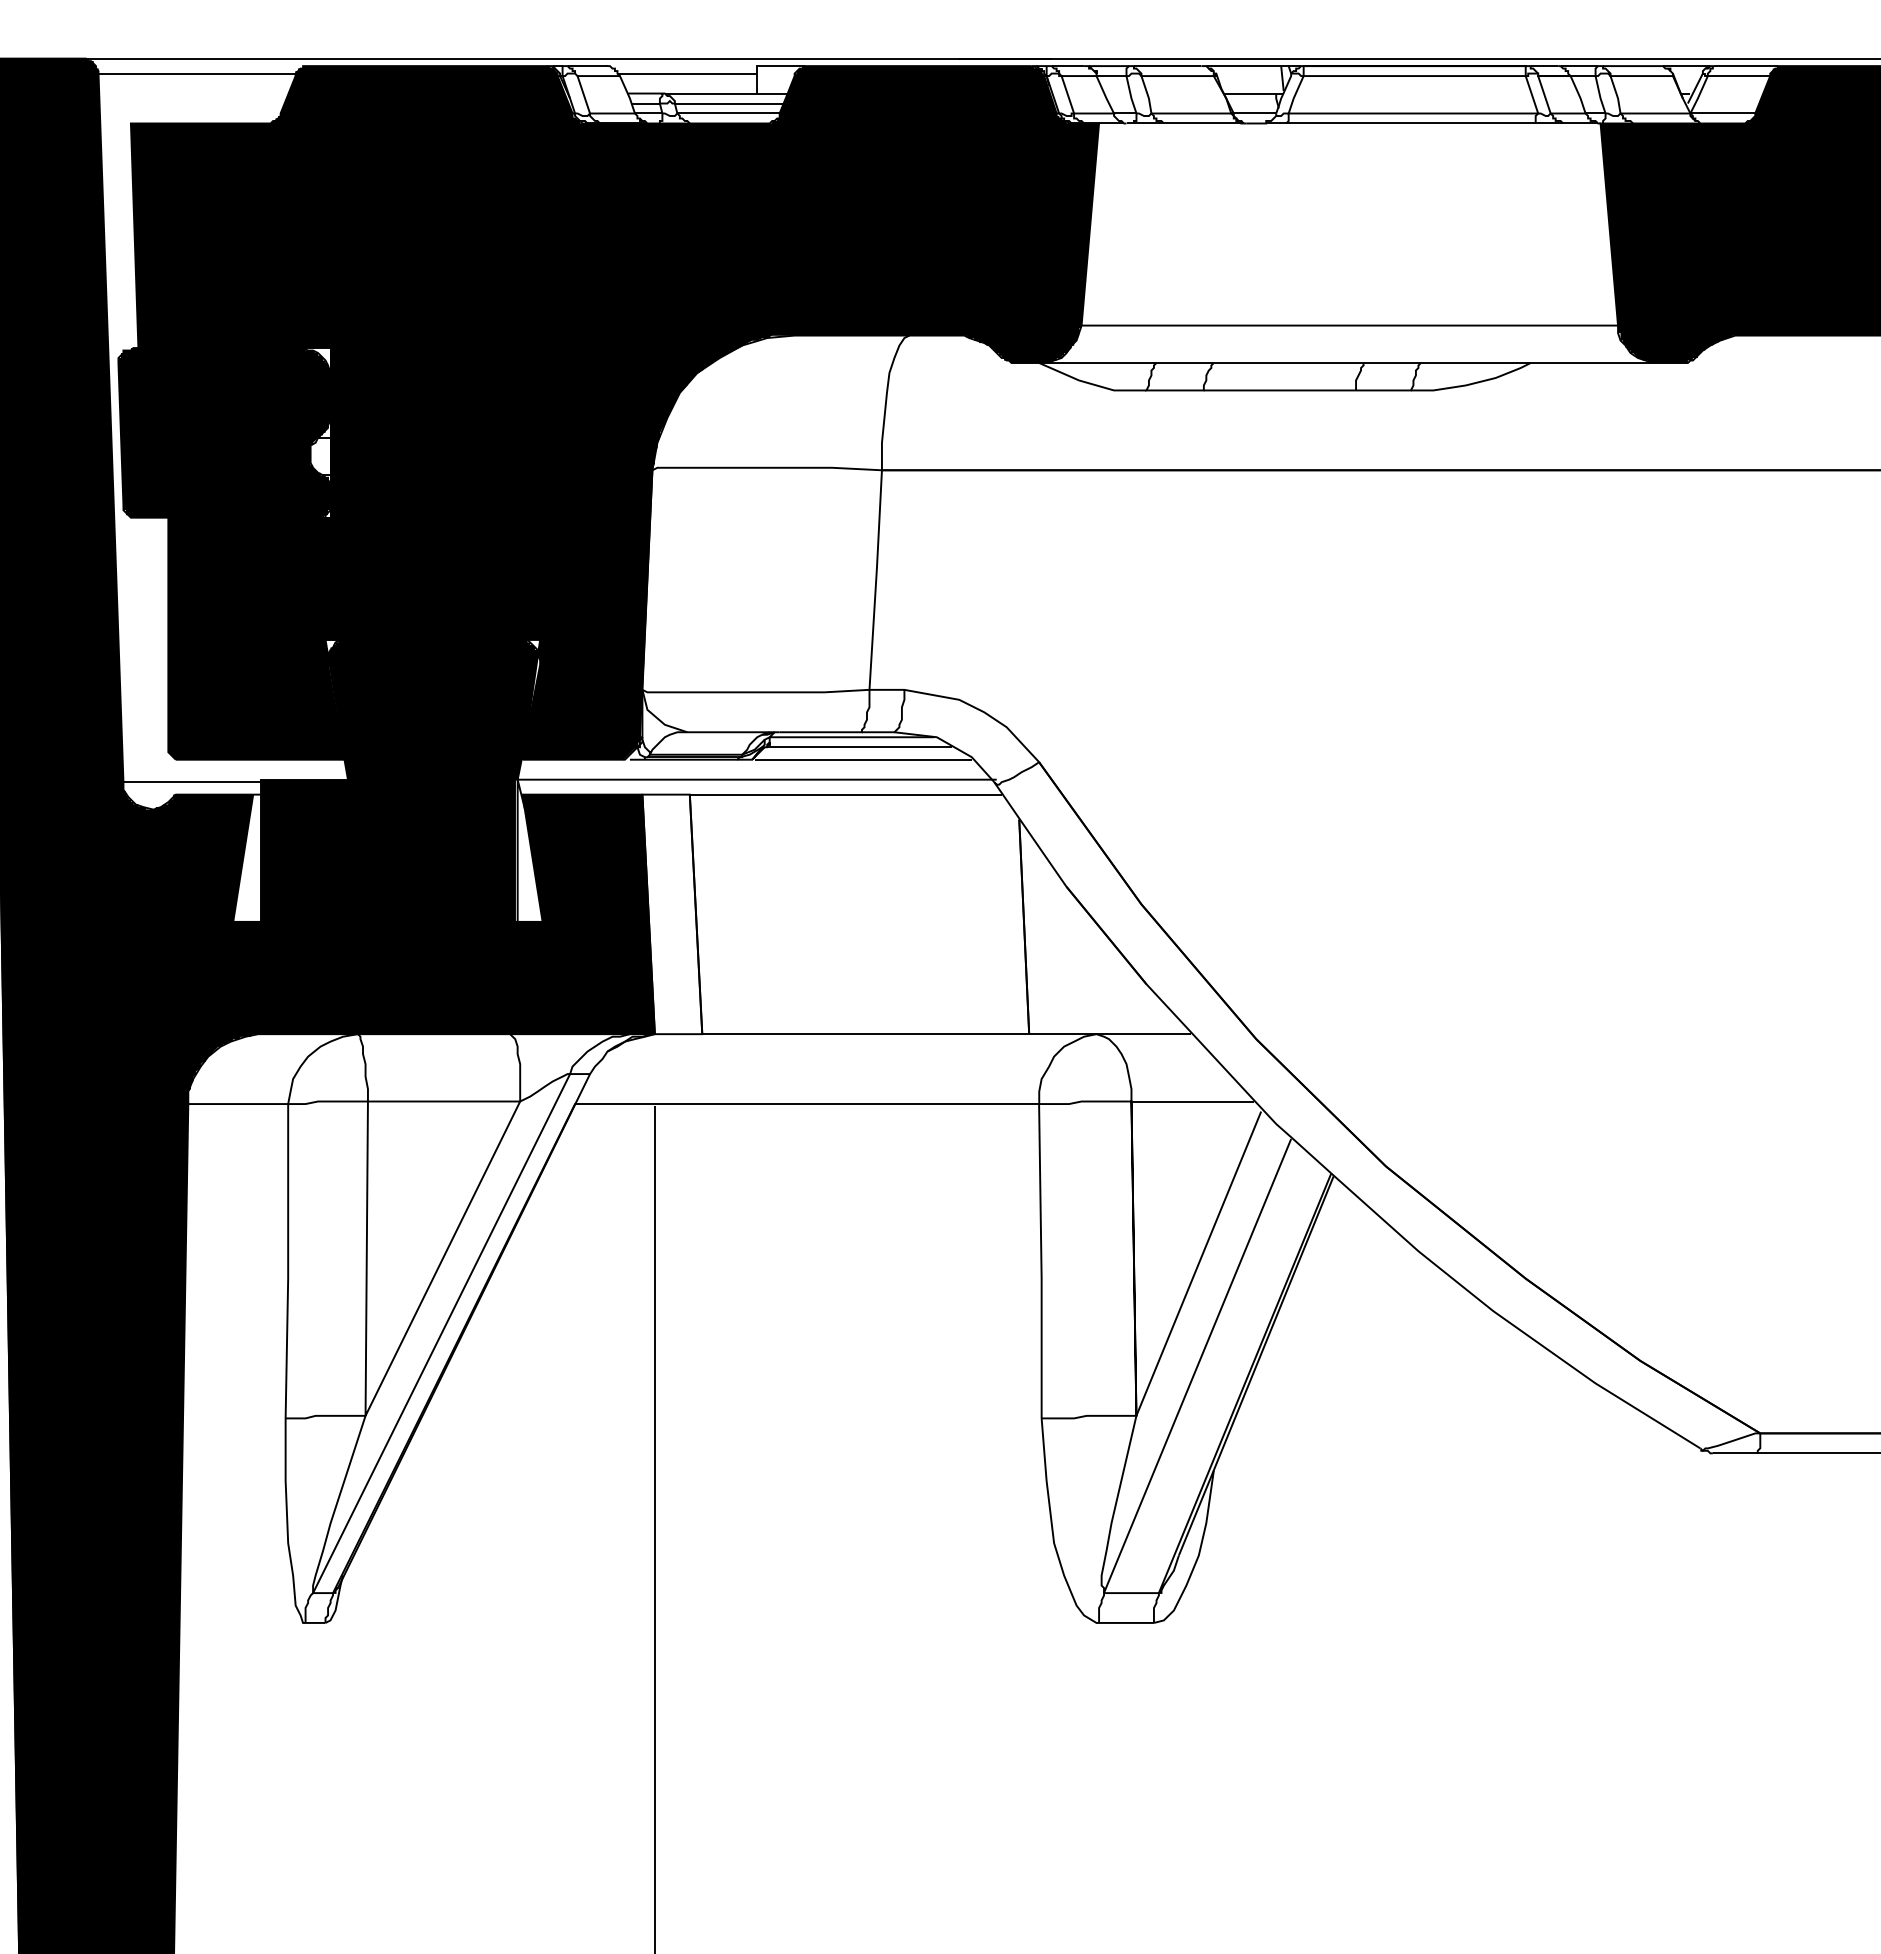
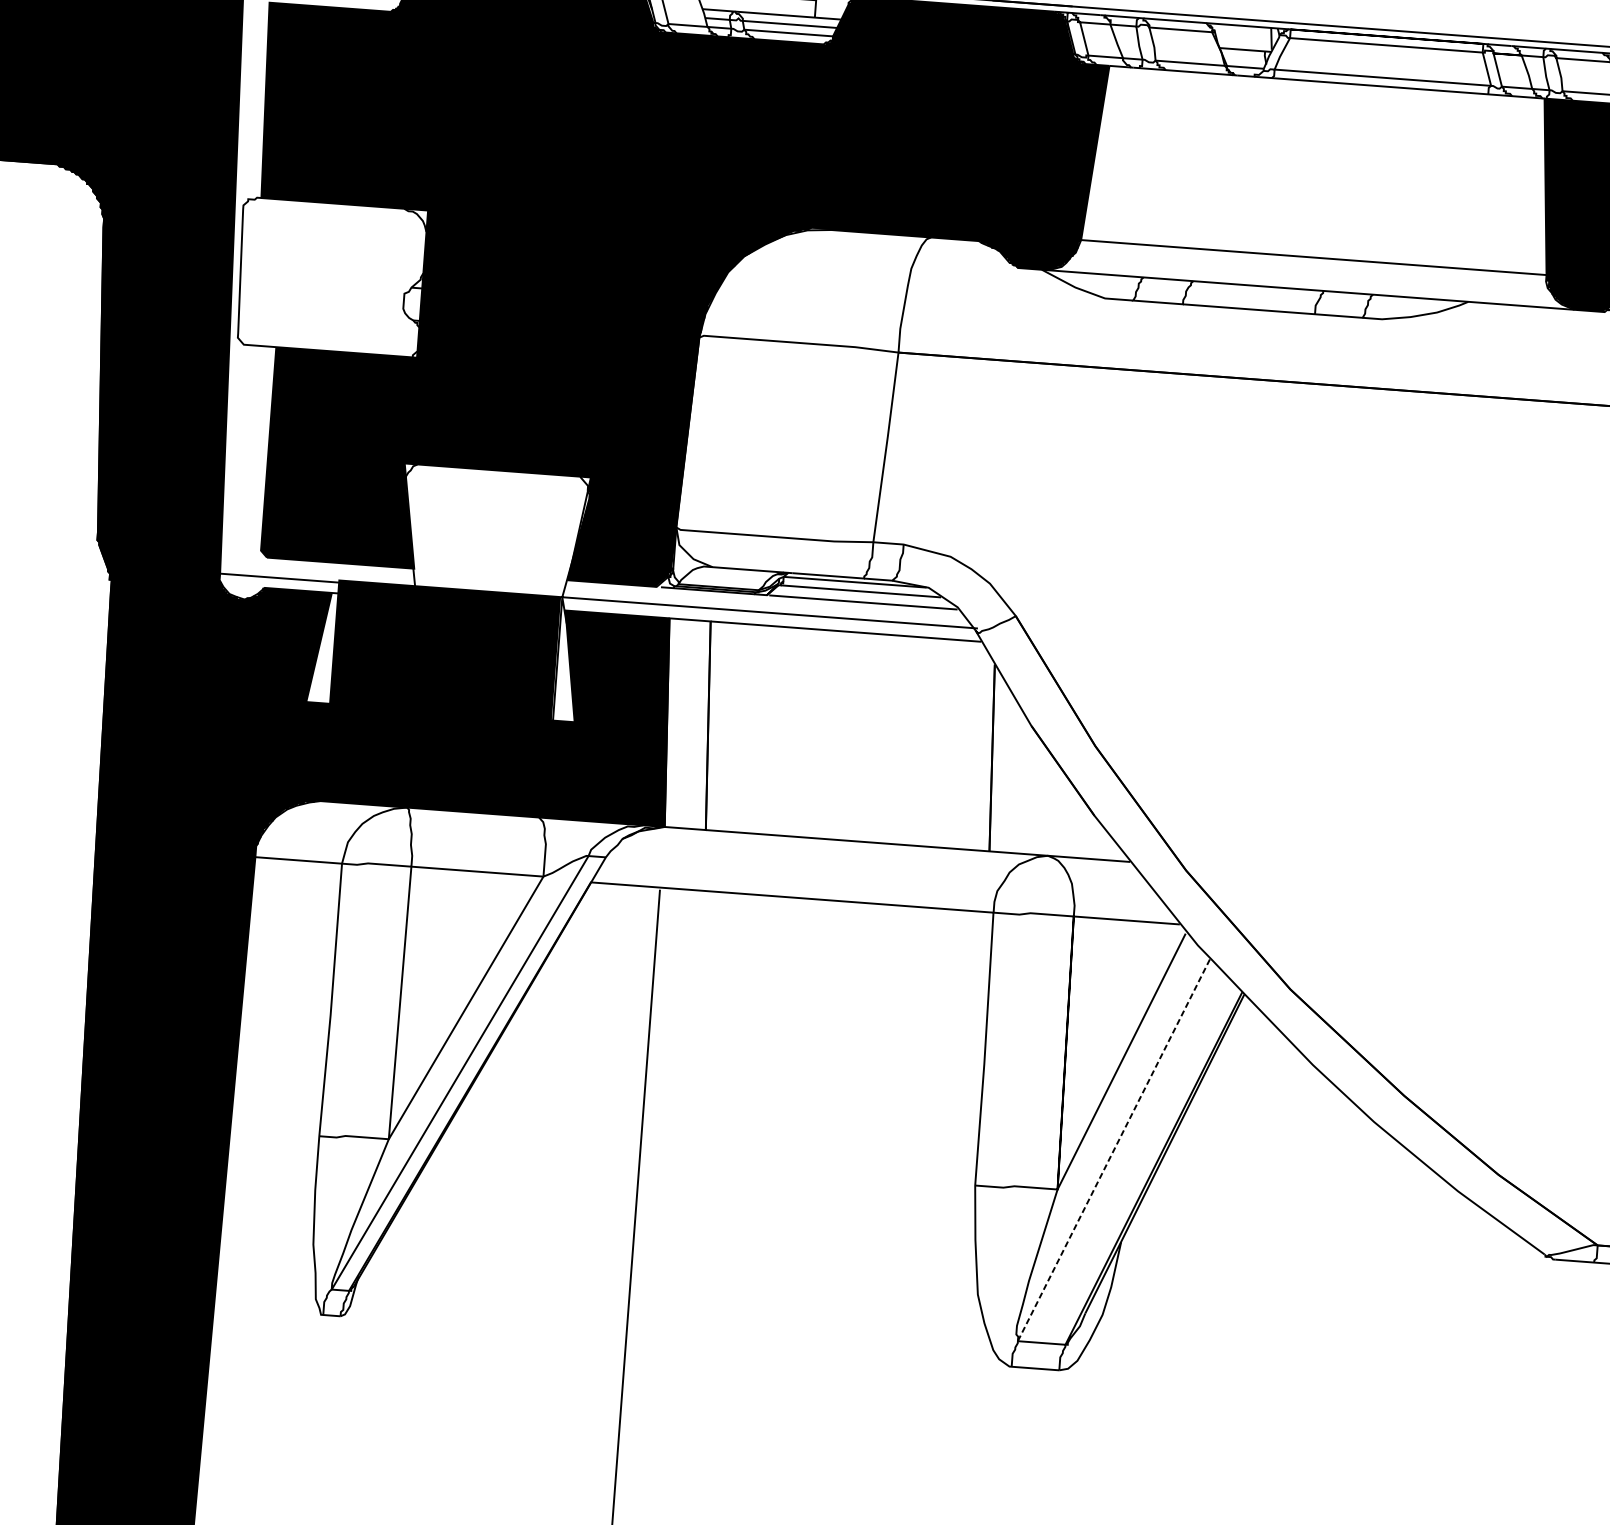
fill: (224, 432) -> (330, 276), removed
fill: (432, 709) -> (492, 530), removed
line: (1197, 1365) -> (1113, 1149), solid -> dashed

